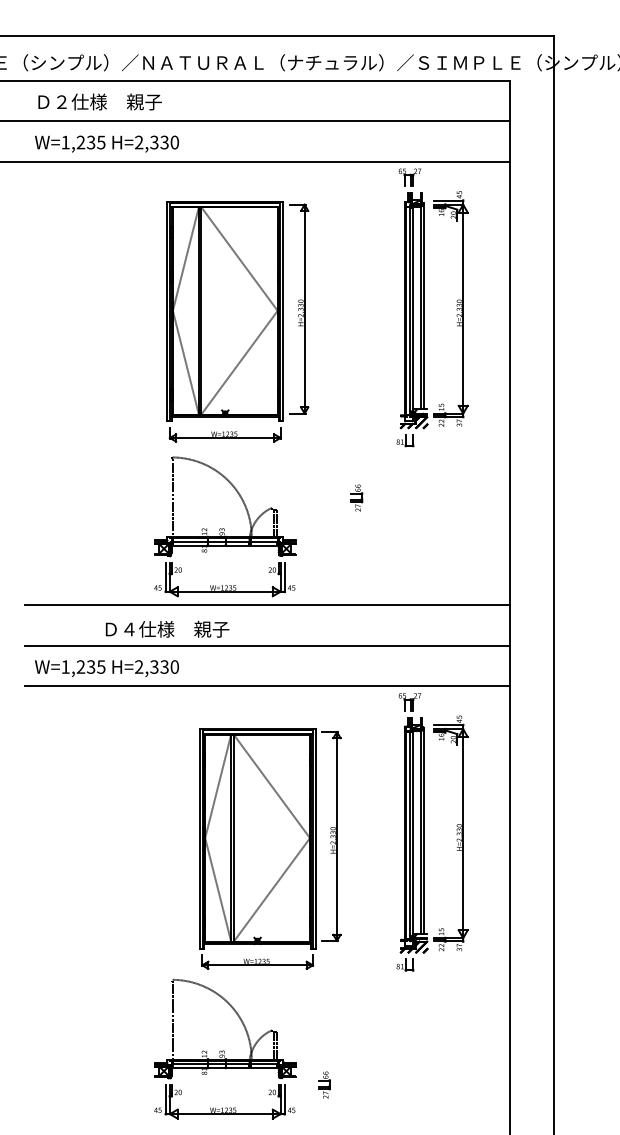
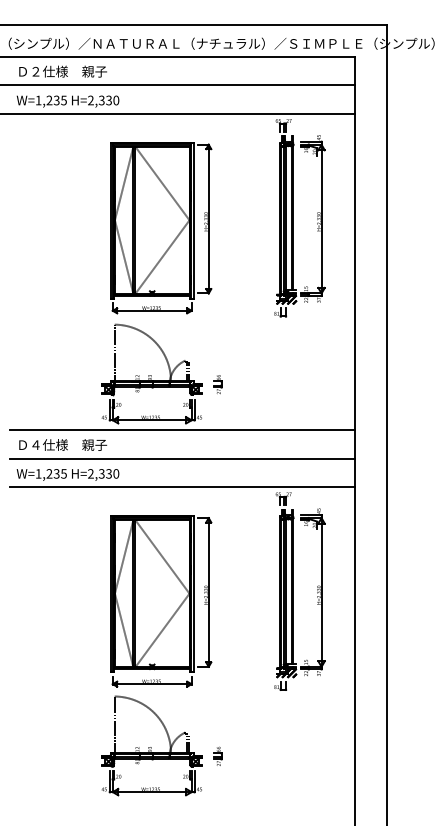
part: (356, 497) -> (217, 384), moved
text: (168, 628) -> (63, 444), moved
part: (270, 849) -> (161, 601), moved
part: (323, 1083) -> (217, 755), moved

